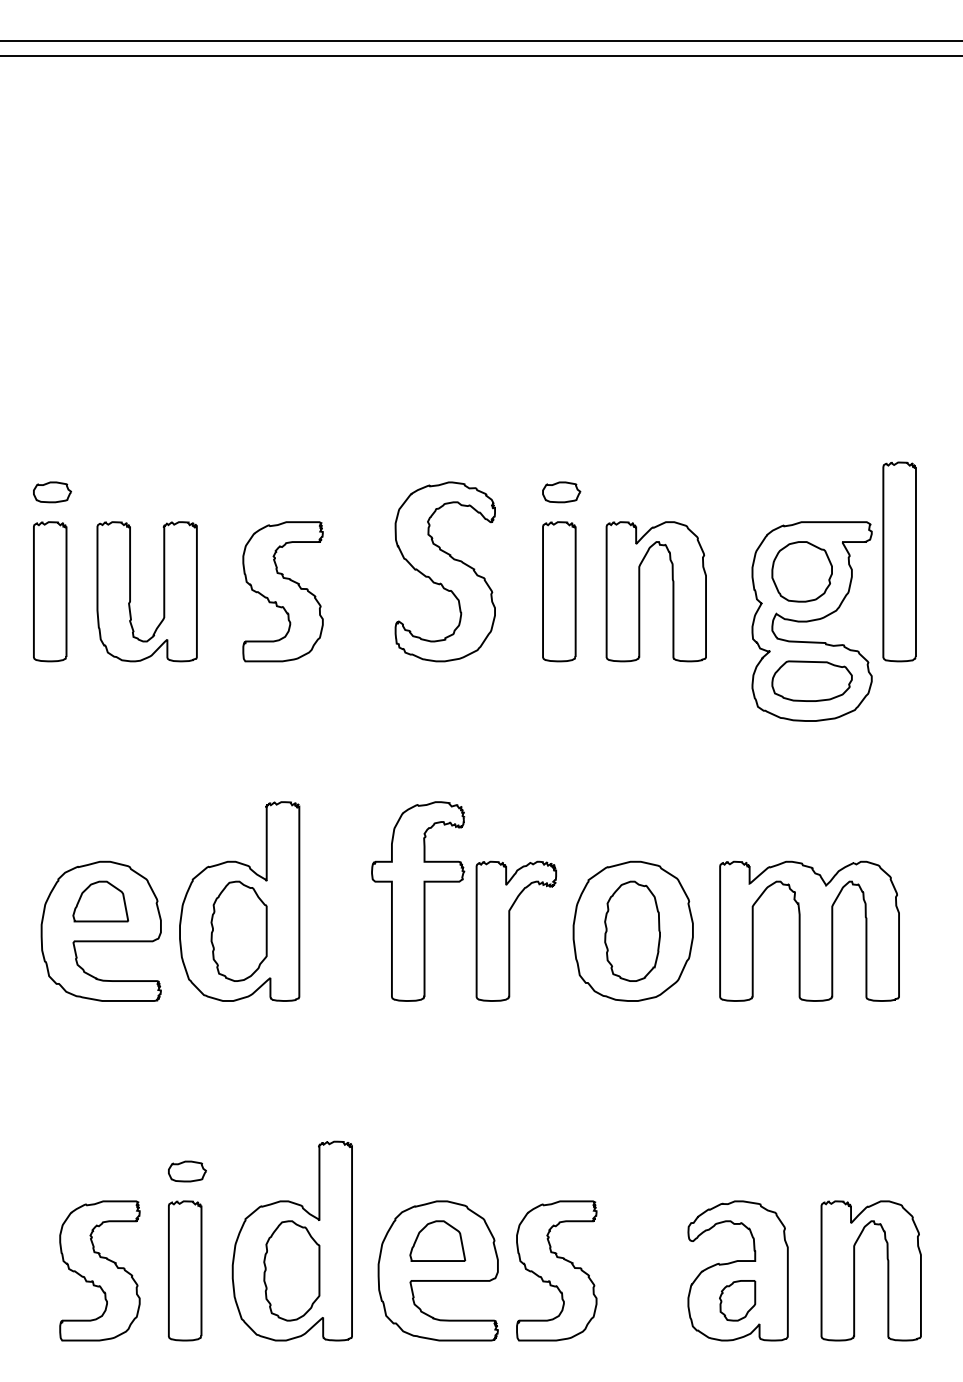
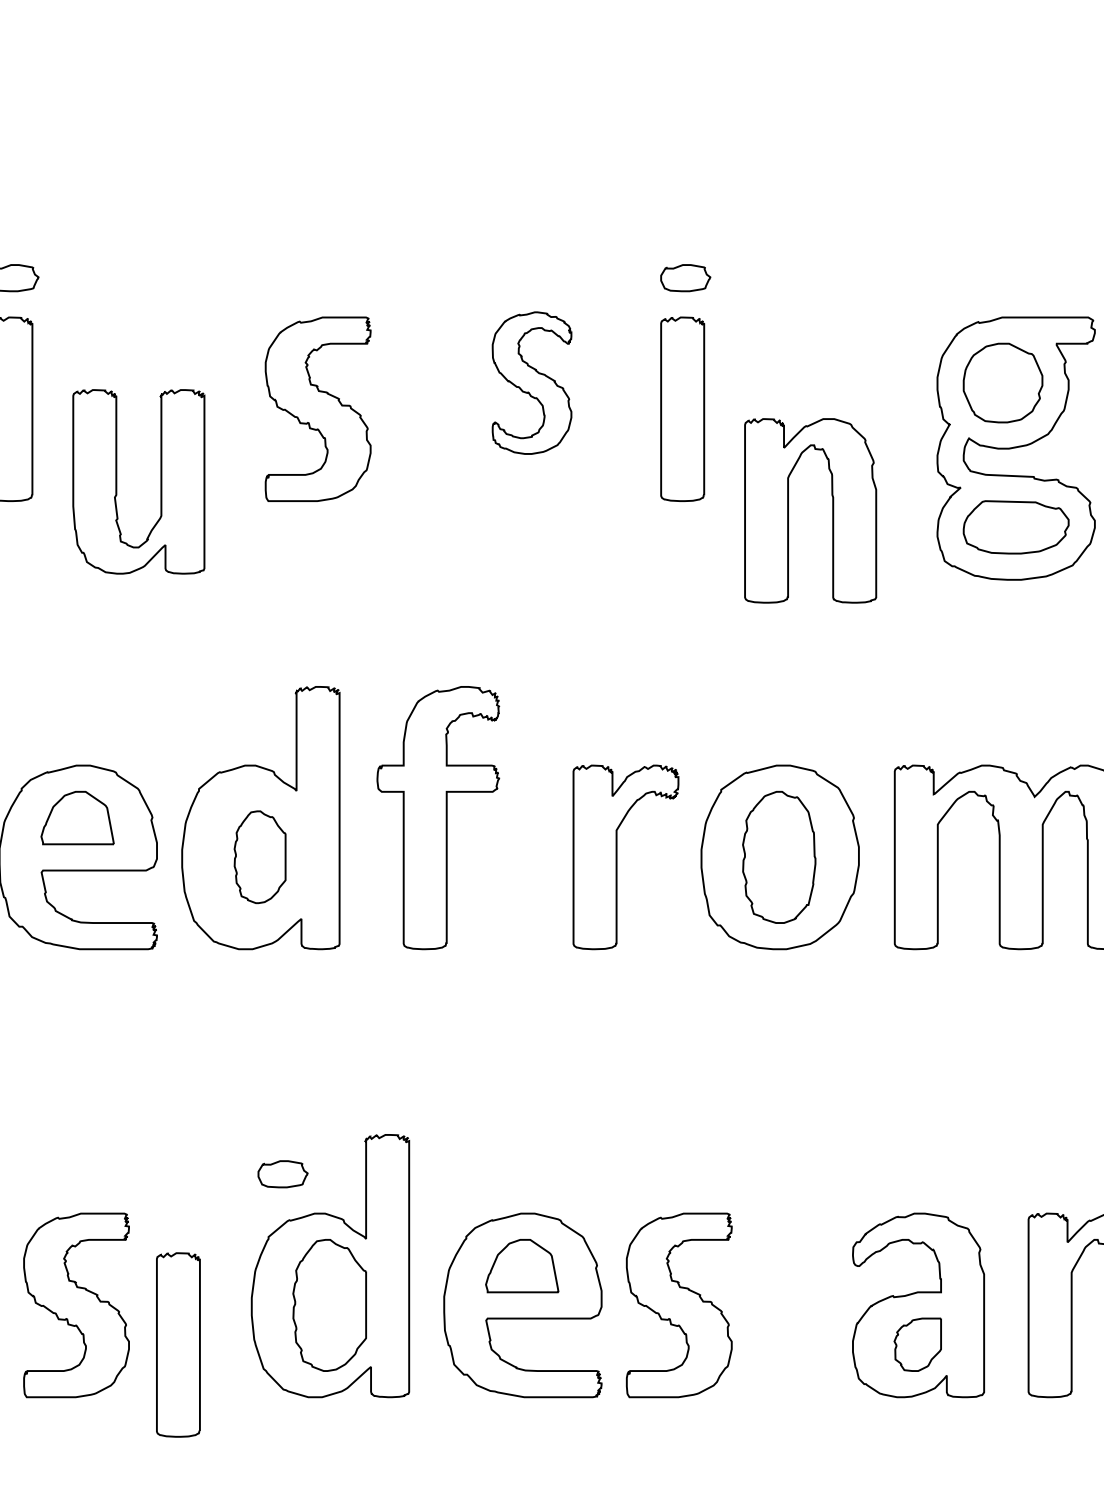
part: (444, 571) -> (531, 382), size x0.6
part: (130, 591) -> (116, 481), moved
part: (640, 591) -> (789, 510), moved
part: (418, 901) -> (438, 817), moved
part: (238, 930) -> (259, 856), size x0.7
part: (187, 1171) -> (283, 1174), moved
part: (185, 1270) -> (178, 1344), moved

